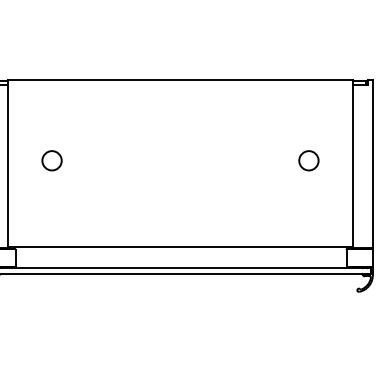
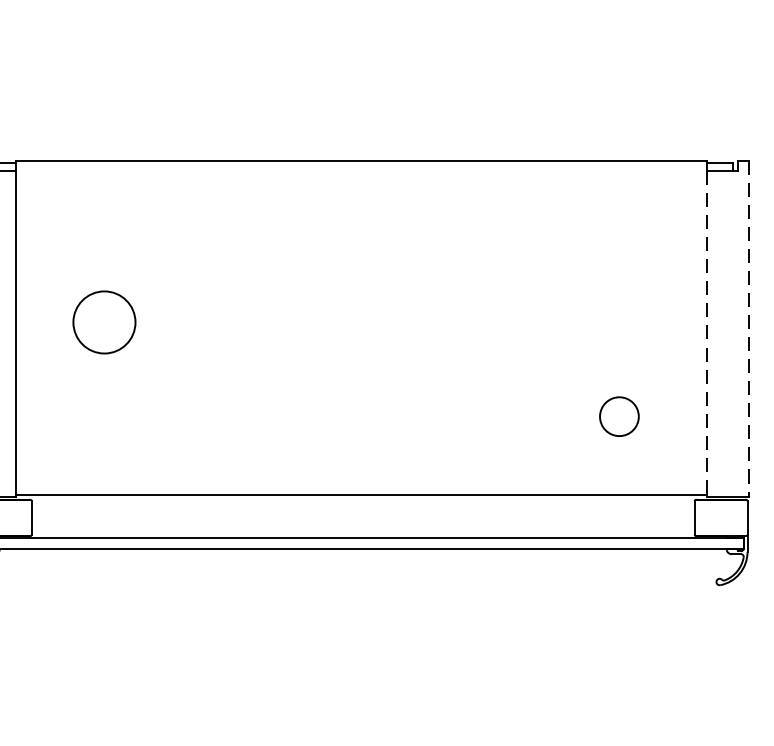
circle: (51, 160) -> (103, 321), size x1.6
circle: (308, 160) -> (618, 416), moved
line: (373, 164) -> (748, 329), solid -> dashed
line: (352, 167) -> (706, 335), solid -> dashed

